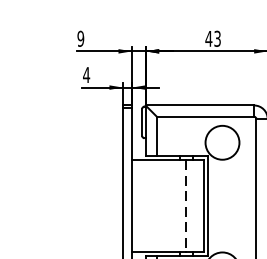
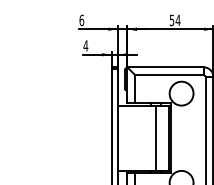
text: (80, 38) -> (81, 20), 9 -> 6
text: (212, 38) -> (174, 20), 43 -> 54
line: (186, 206) -> (156, 138), dashed -> solid

